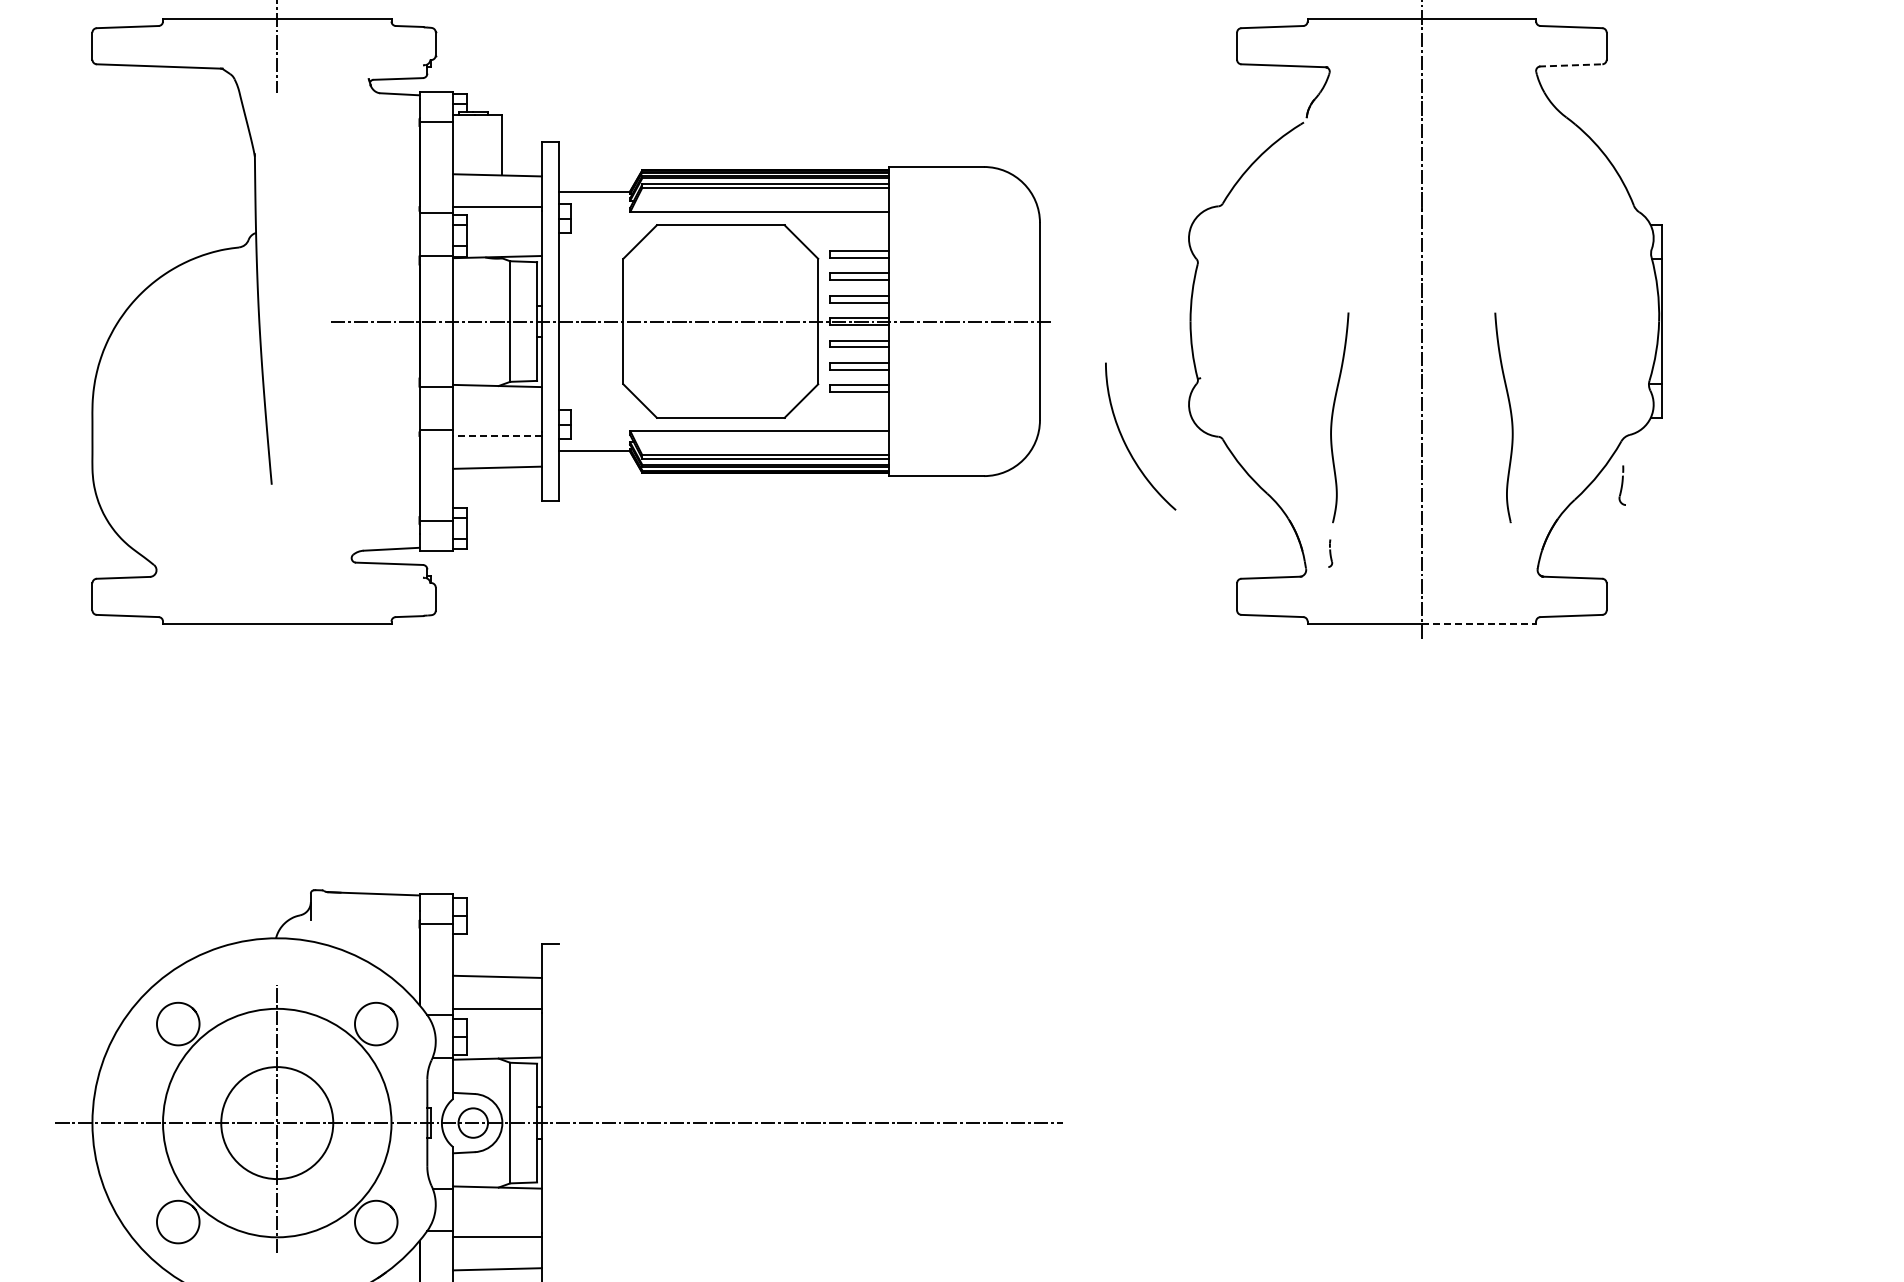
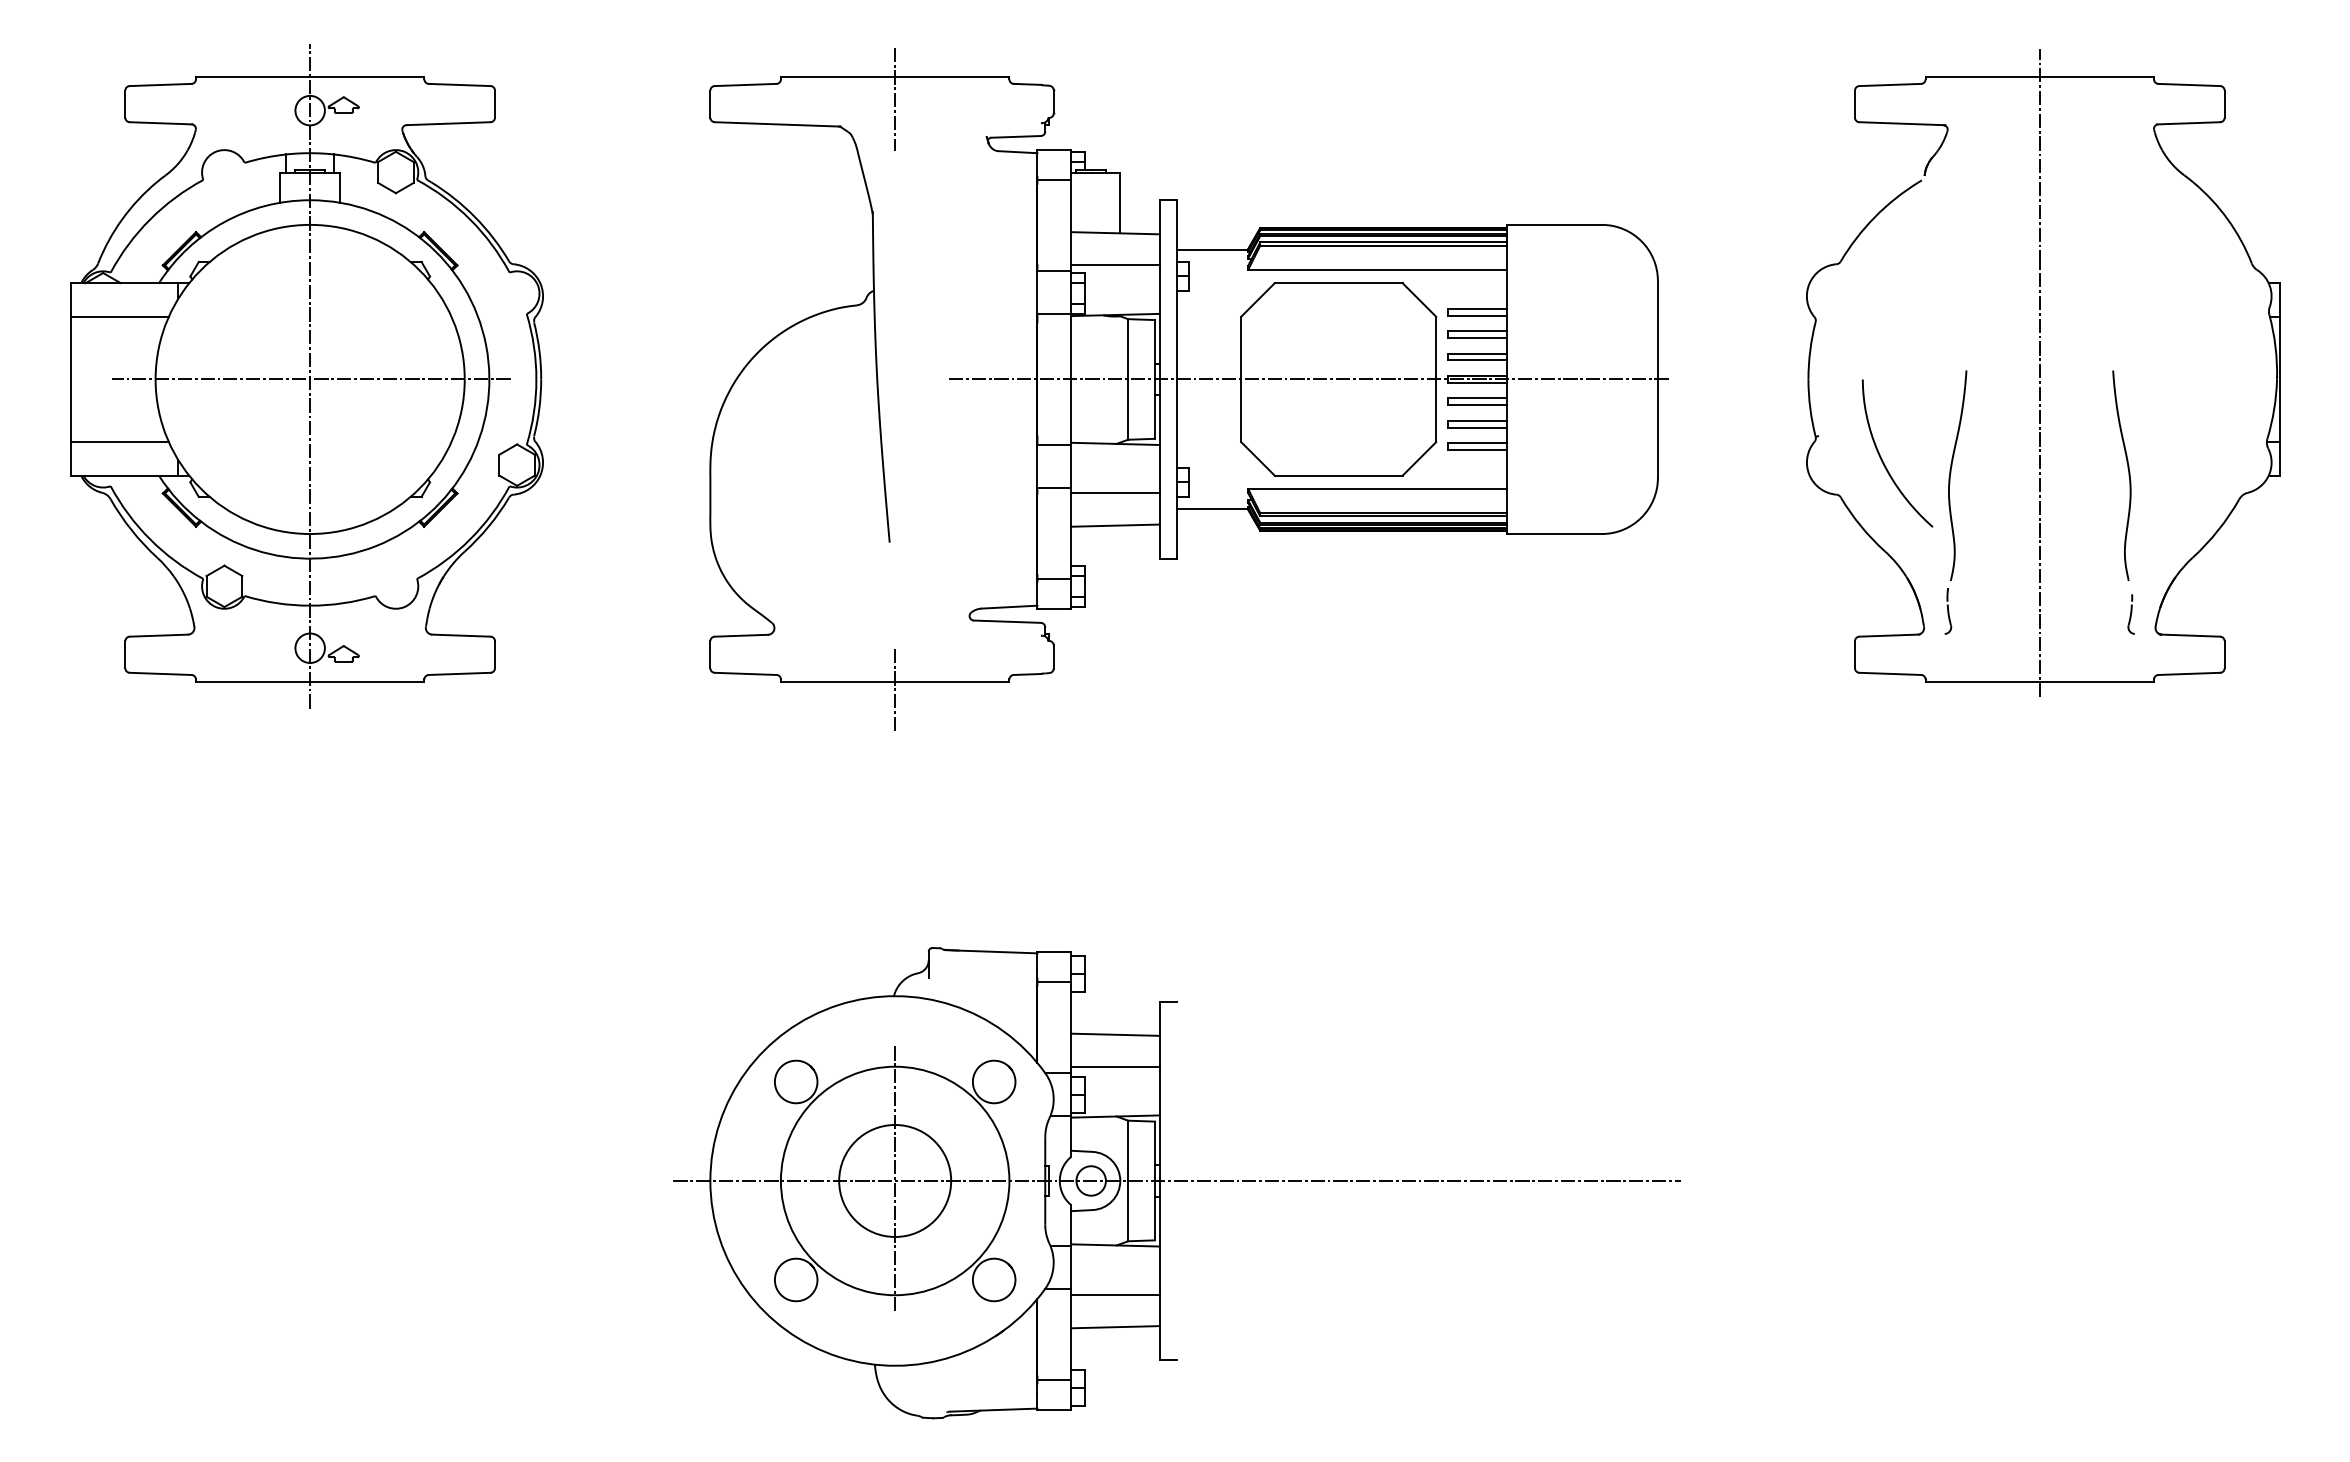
line: (1570, 65) -> (2188, 123), dashed -> solid
line: (496, 435) -> (1114, 493), dashed -> solid
curve: (1125, 441) -> (1882, 458), moved
part: (1621, 485) -> (2130, 614), moved
part: (1330, 553) -> (1948, 611), size x1.67
line: (1479, 623) -> (2097, 681), dashed -> solid
line: (277, 633) -> (895, 691), added

